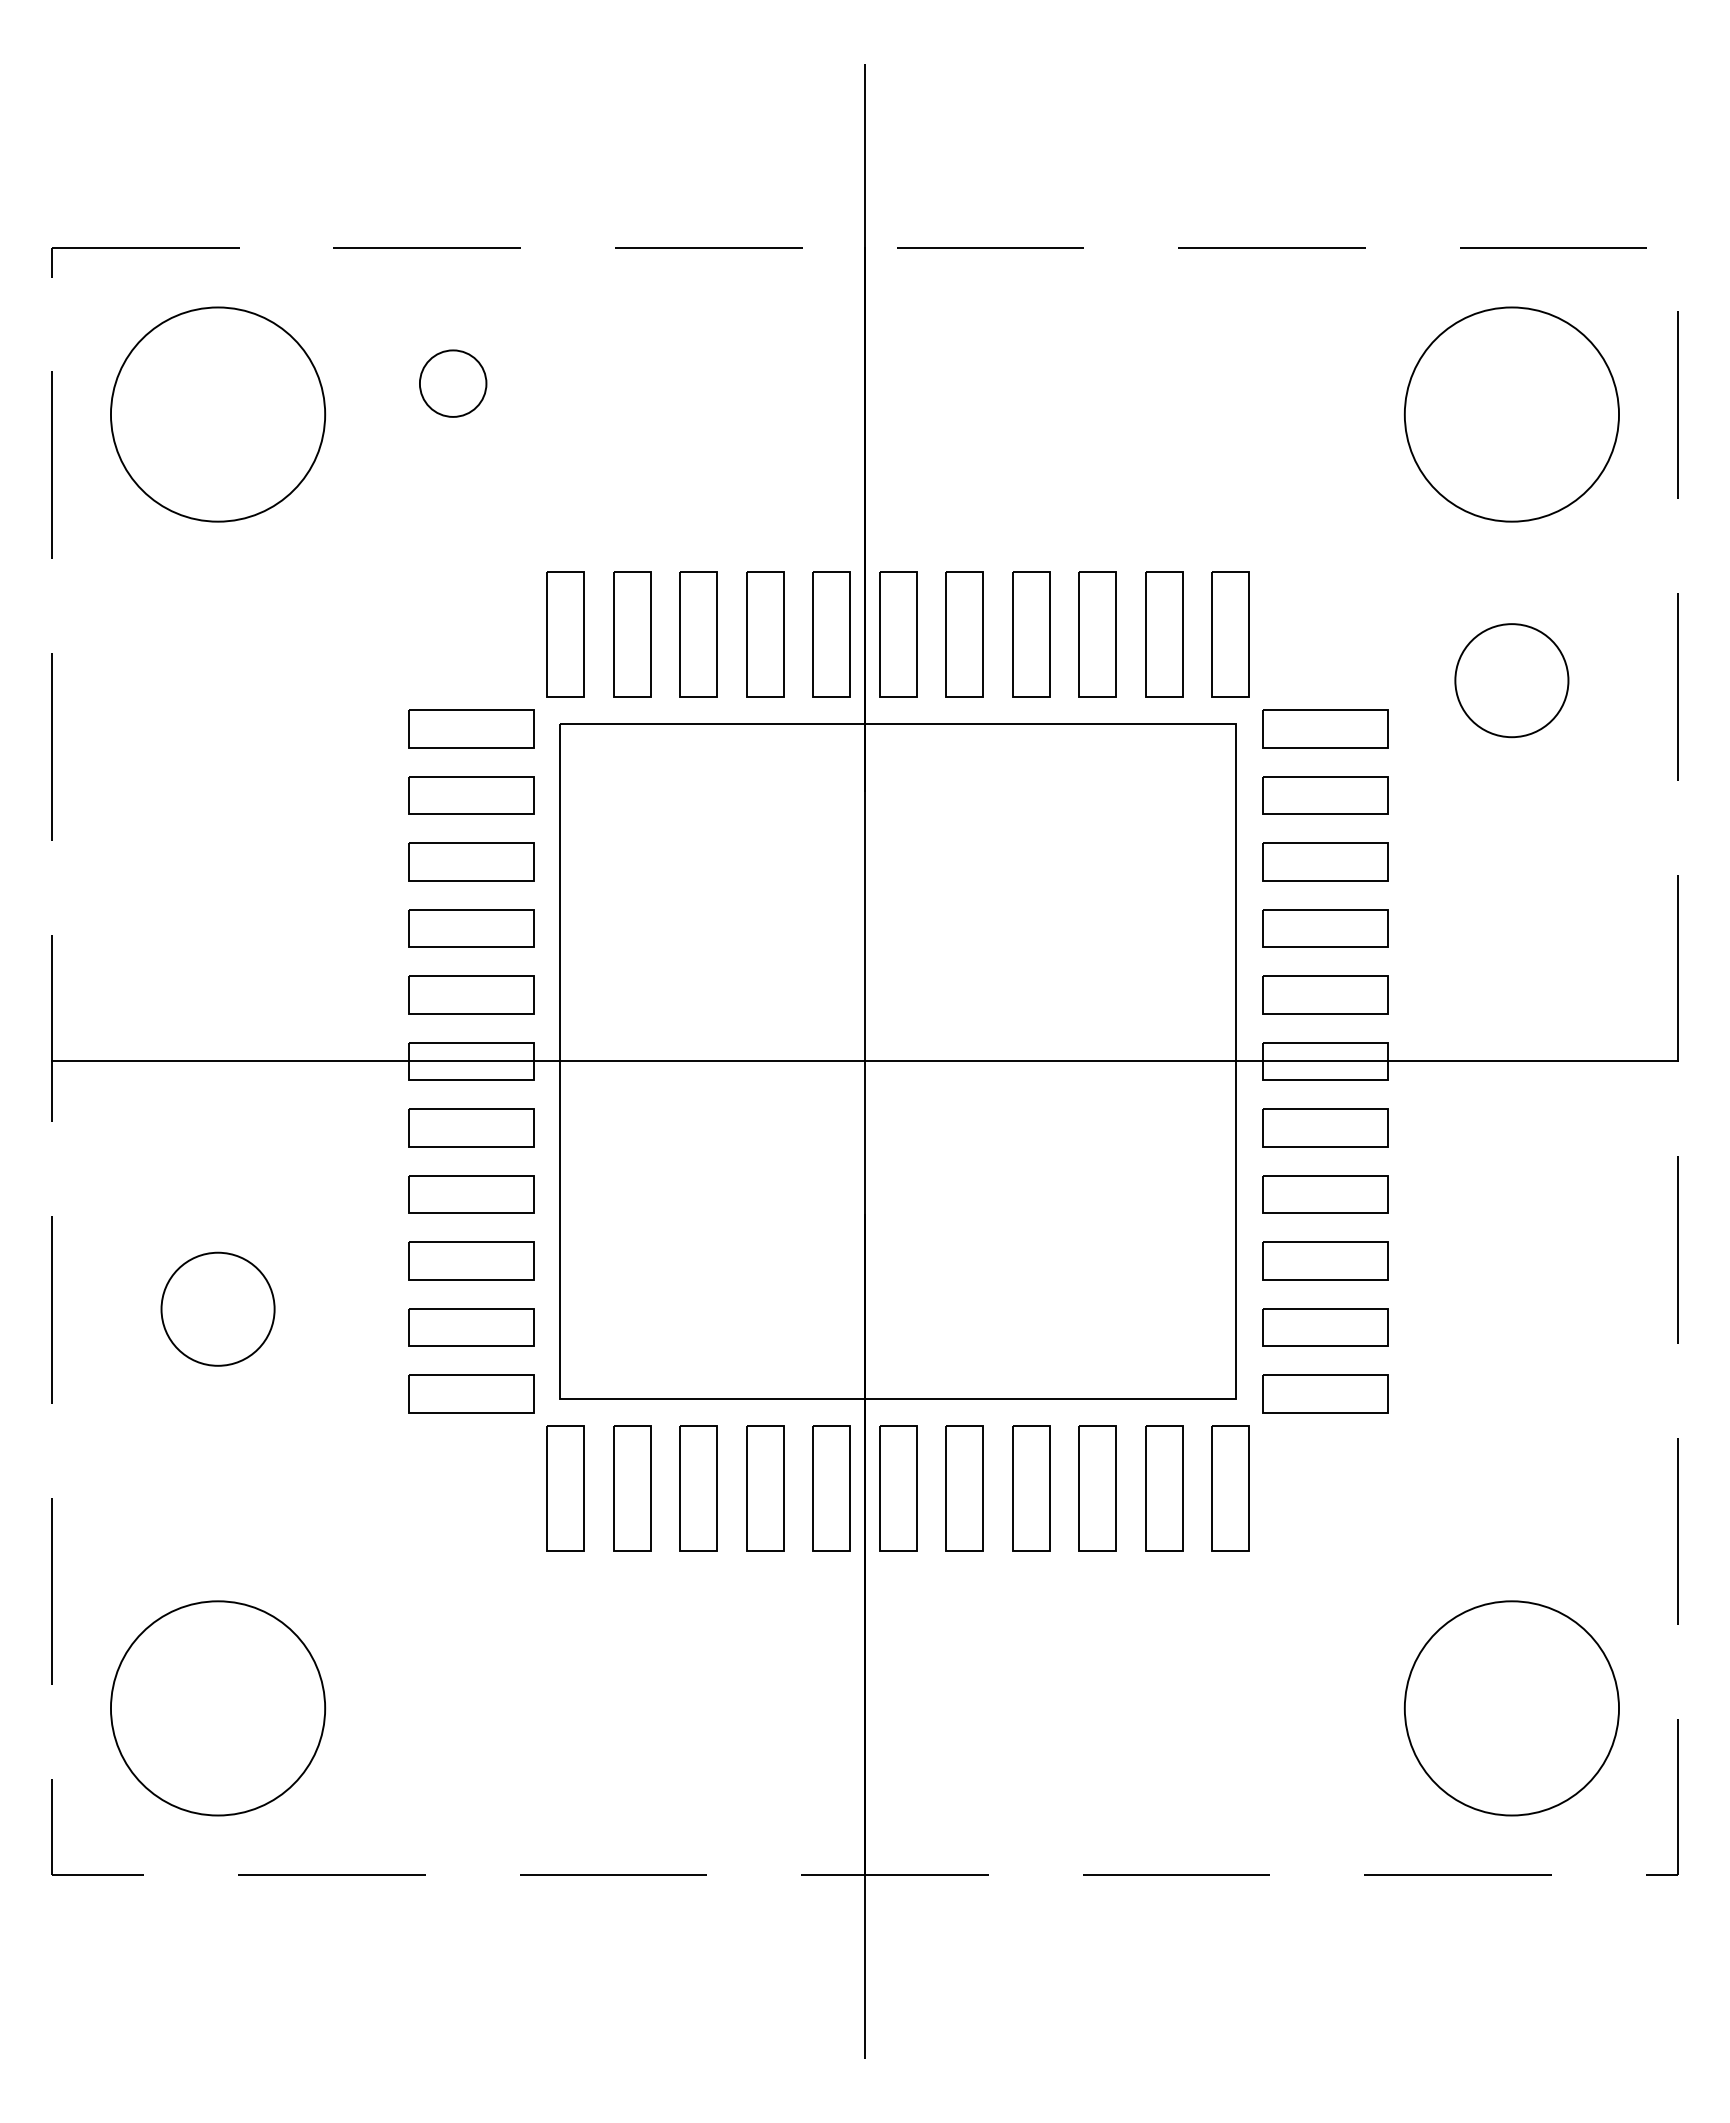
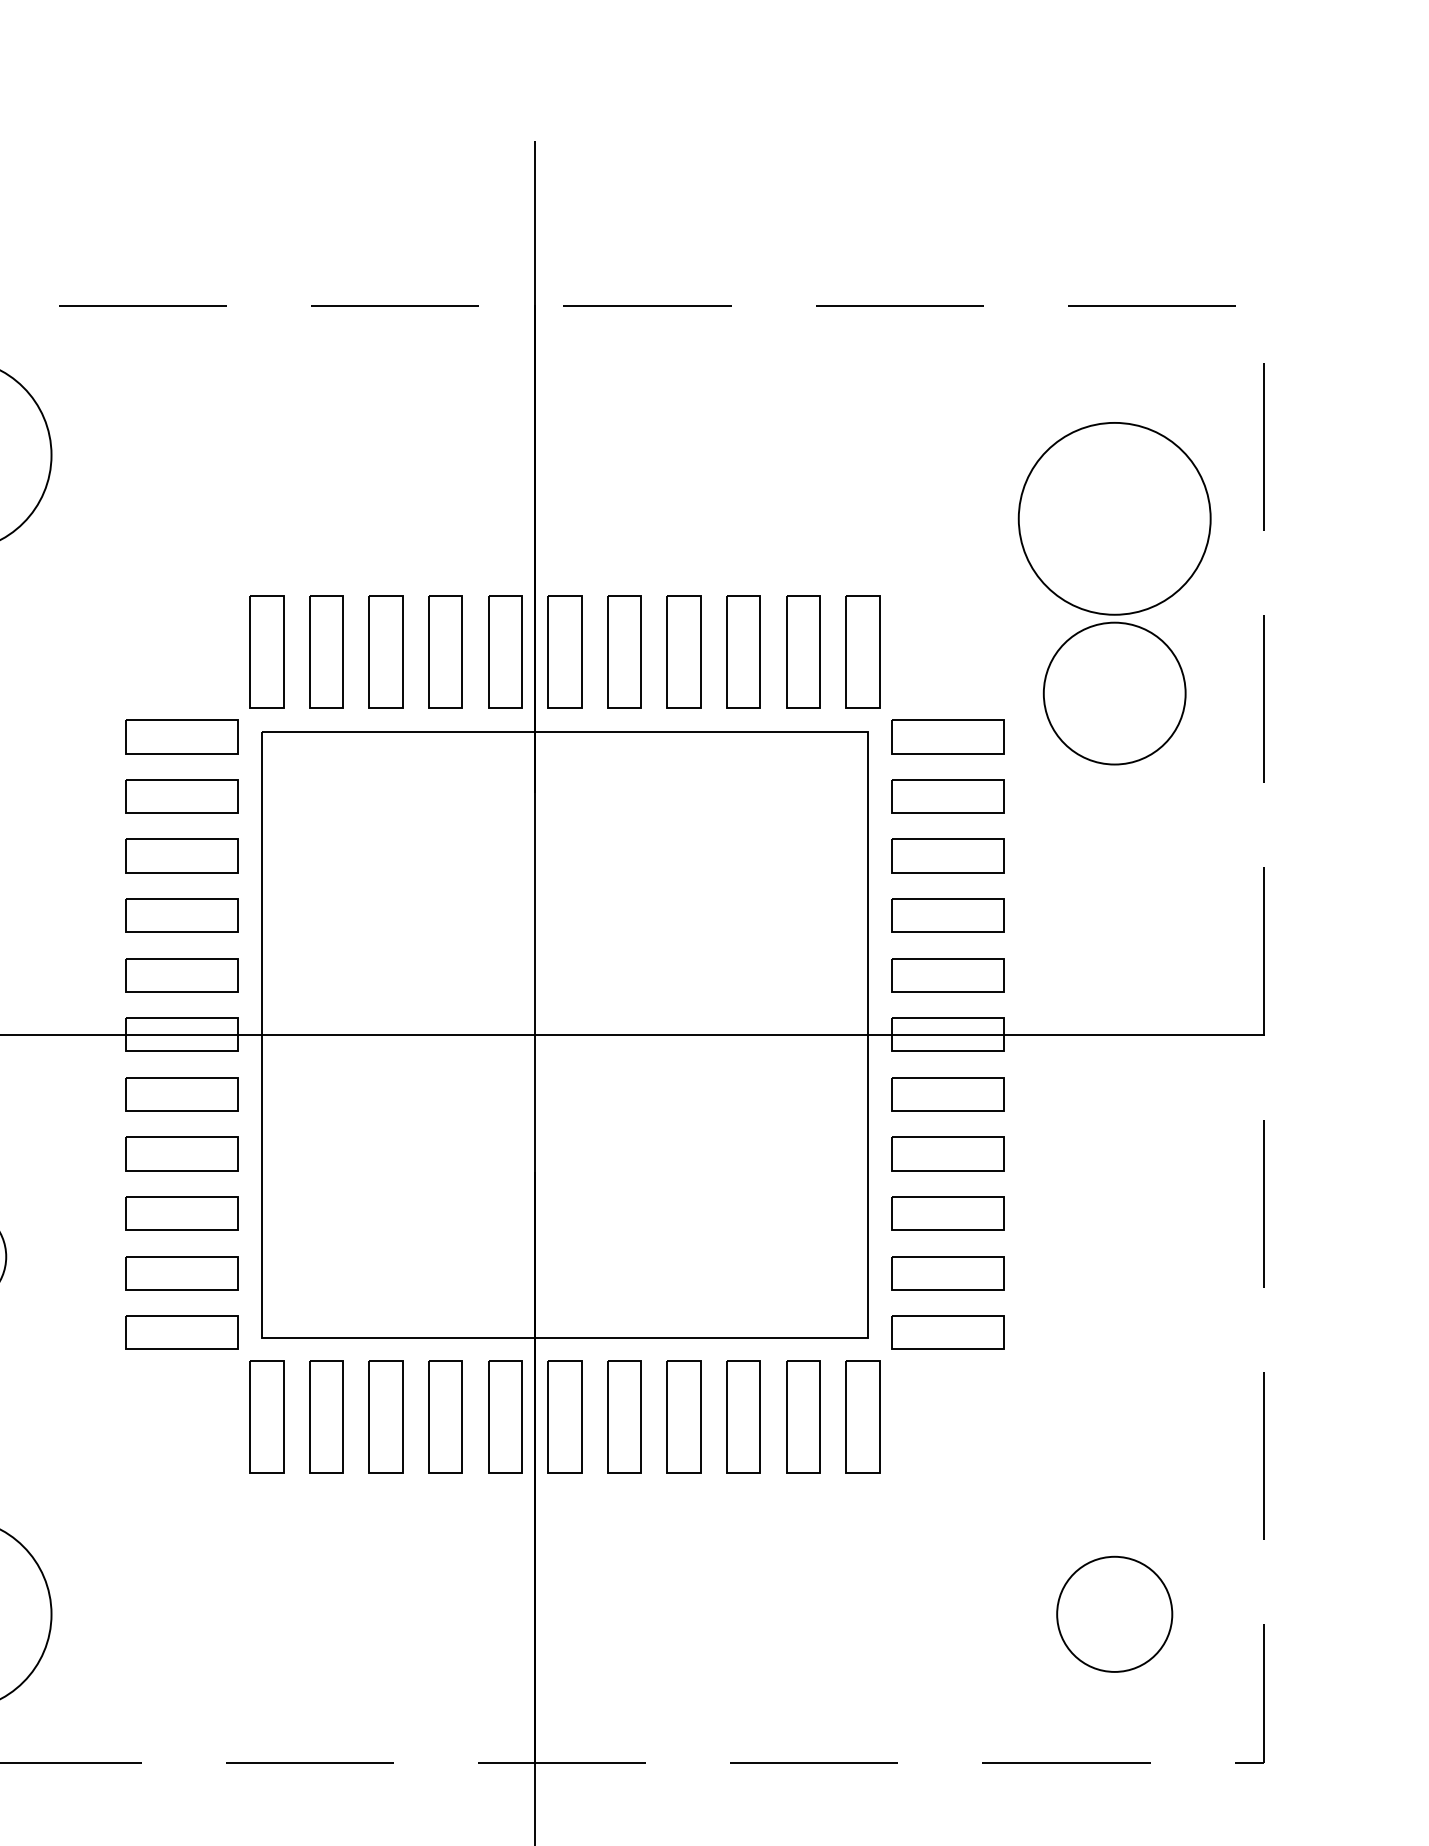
circle: (453, 383) -> (166, 427), removed
circle: (1511, 414) -> (1114, 518), moved
circle: (1511, 680) -> (1114, 693), size x1.4
circle: (1511, 1708) -> (1114, 1614), size x0.6

